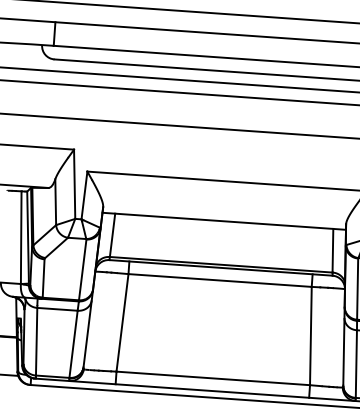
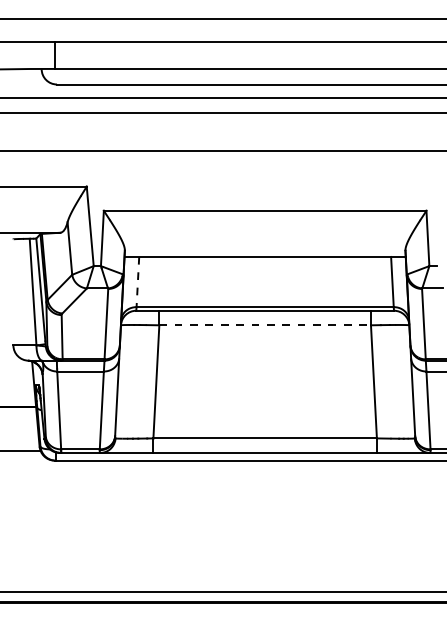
line: (112, 235) -> (137, 282), solid -> dashed
line: (220, 280) -> (265, 325), solid -> dashed

